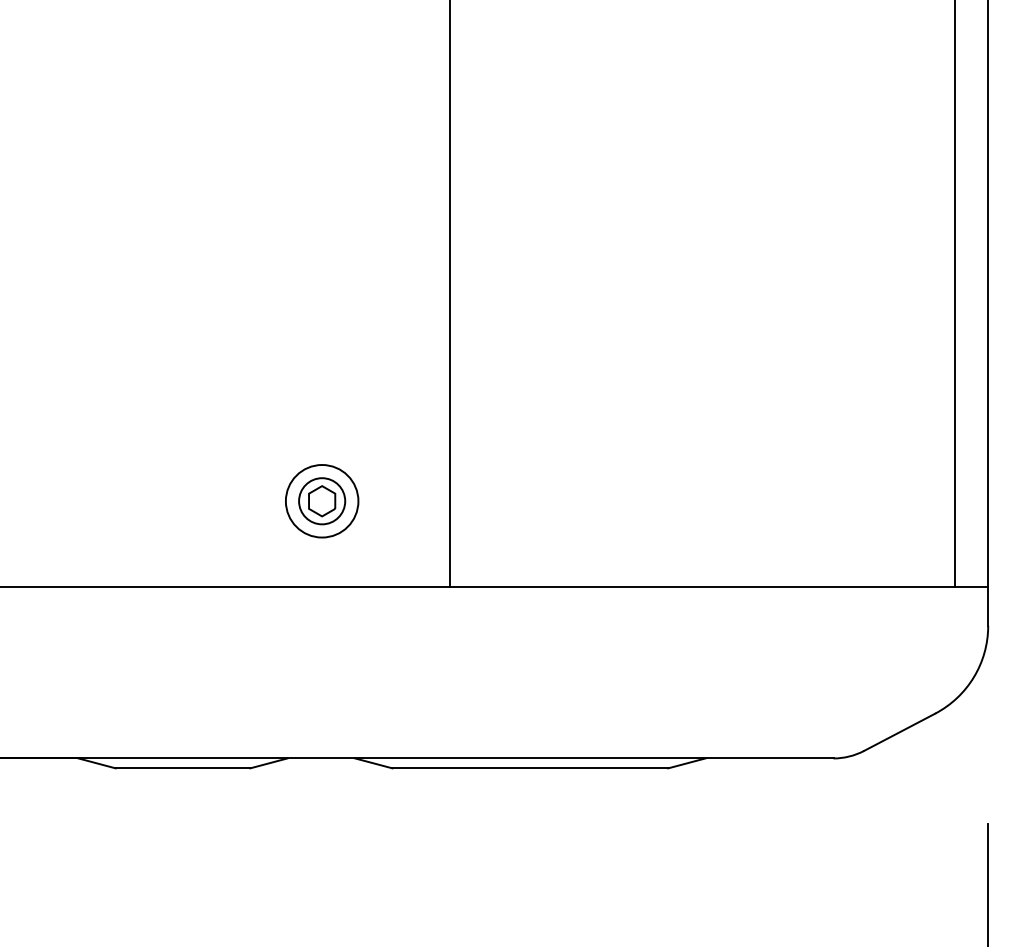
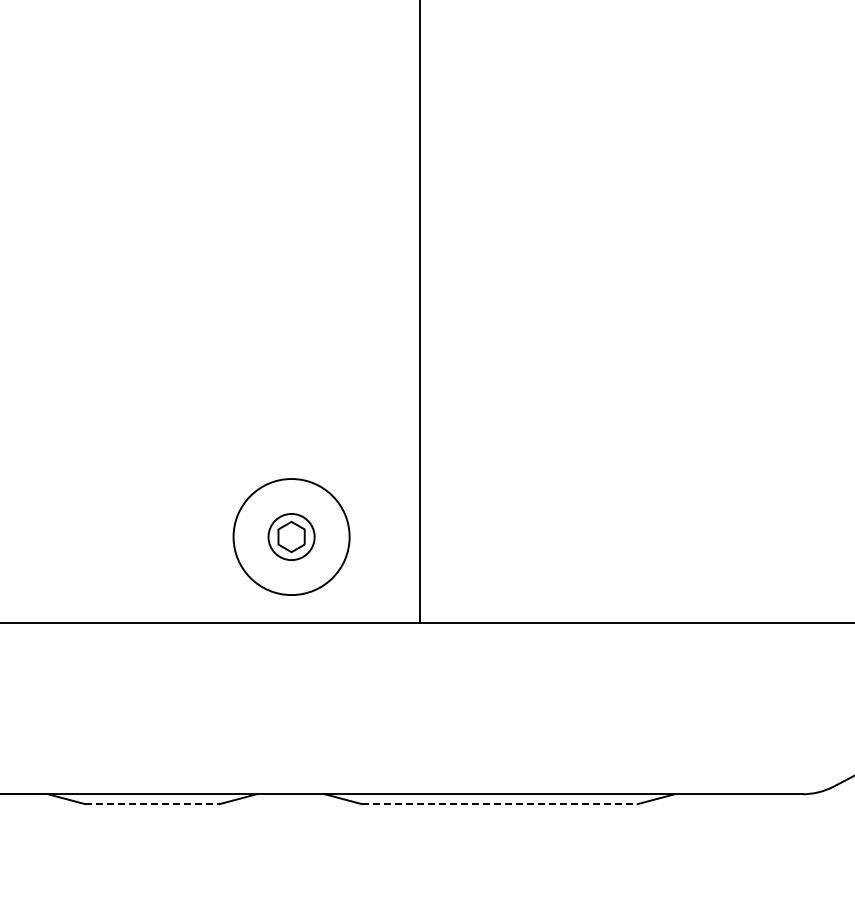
circle: (321, 501) -> (290, 537), size x1.6
line: (183, 768) -> (152, 804), solid -> dashed
line: (530, 768) -> (499, 804), solid -> dashed

